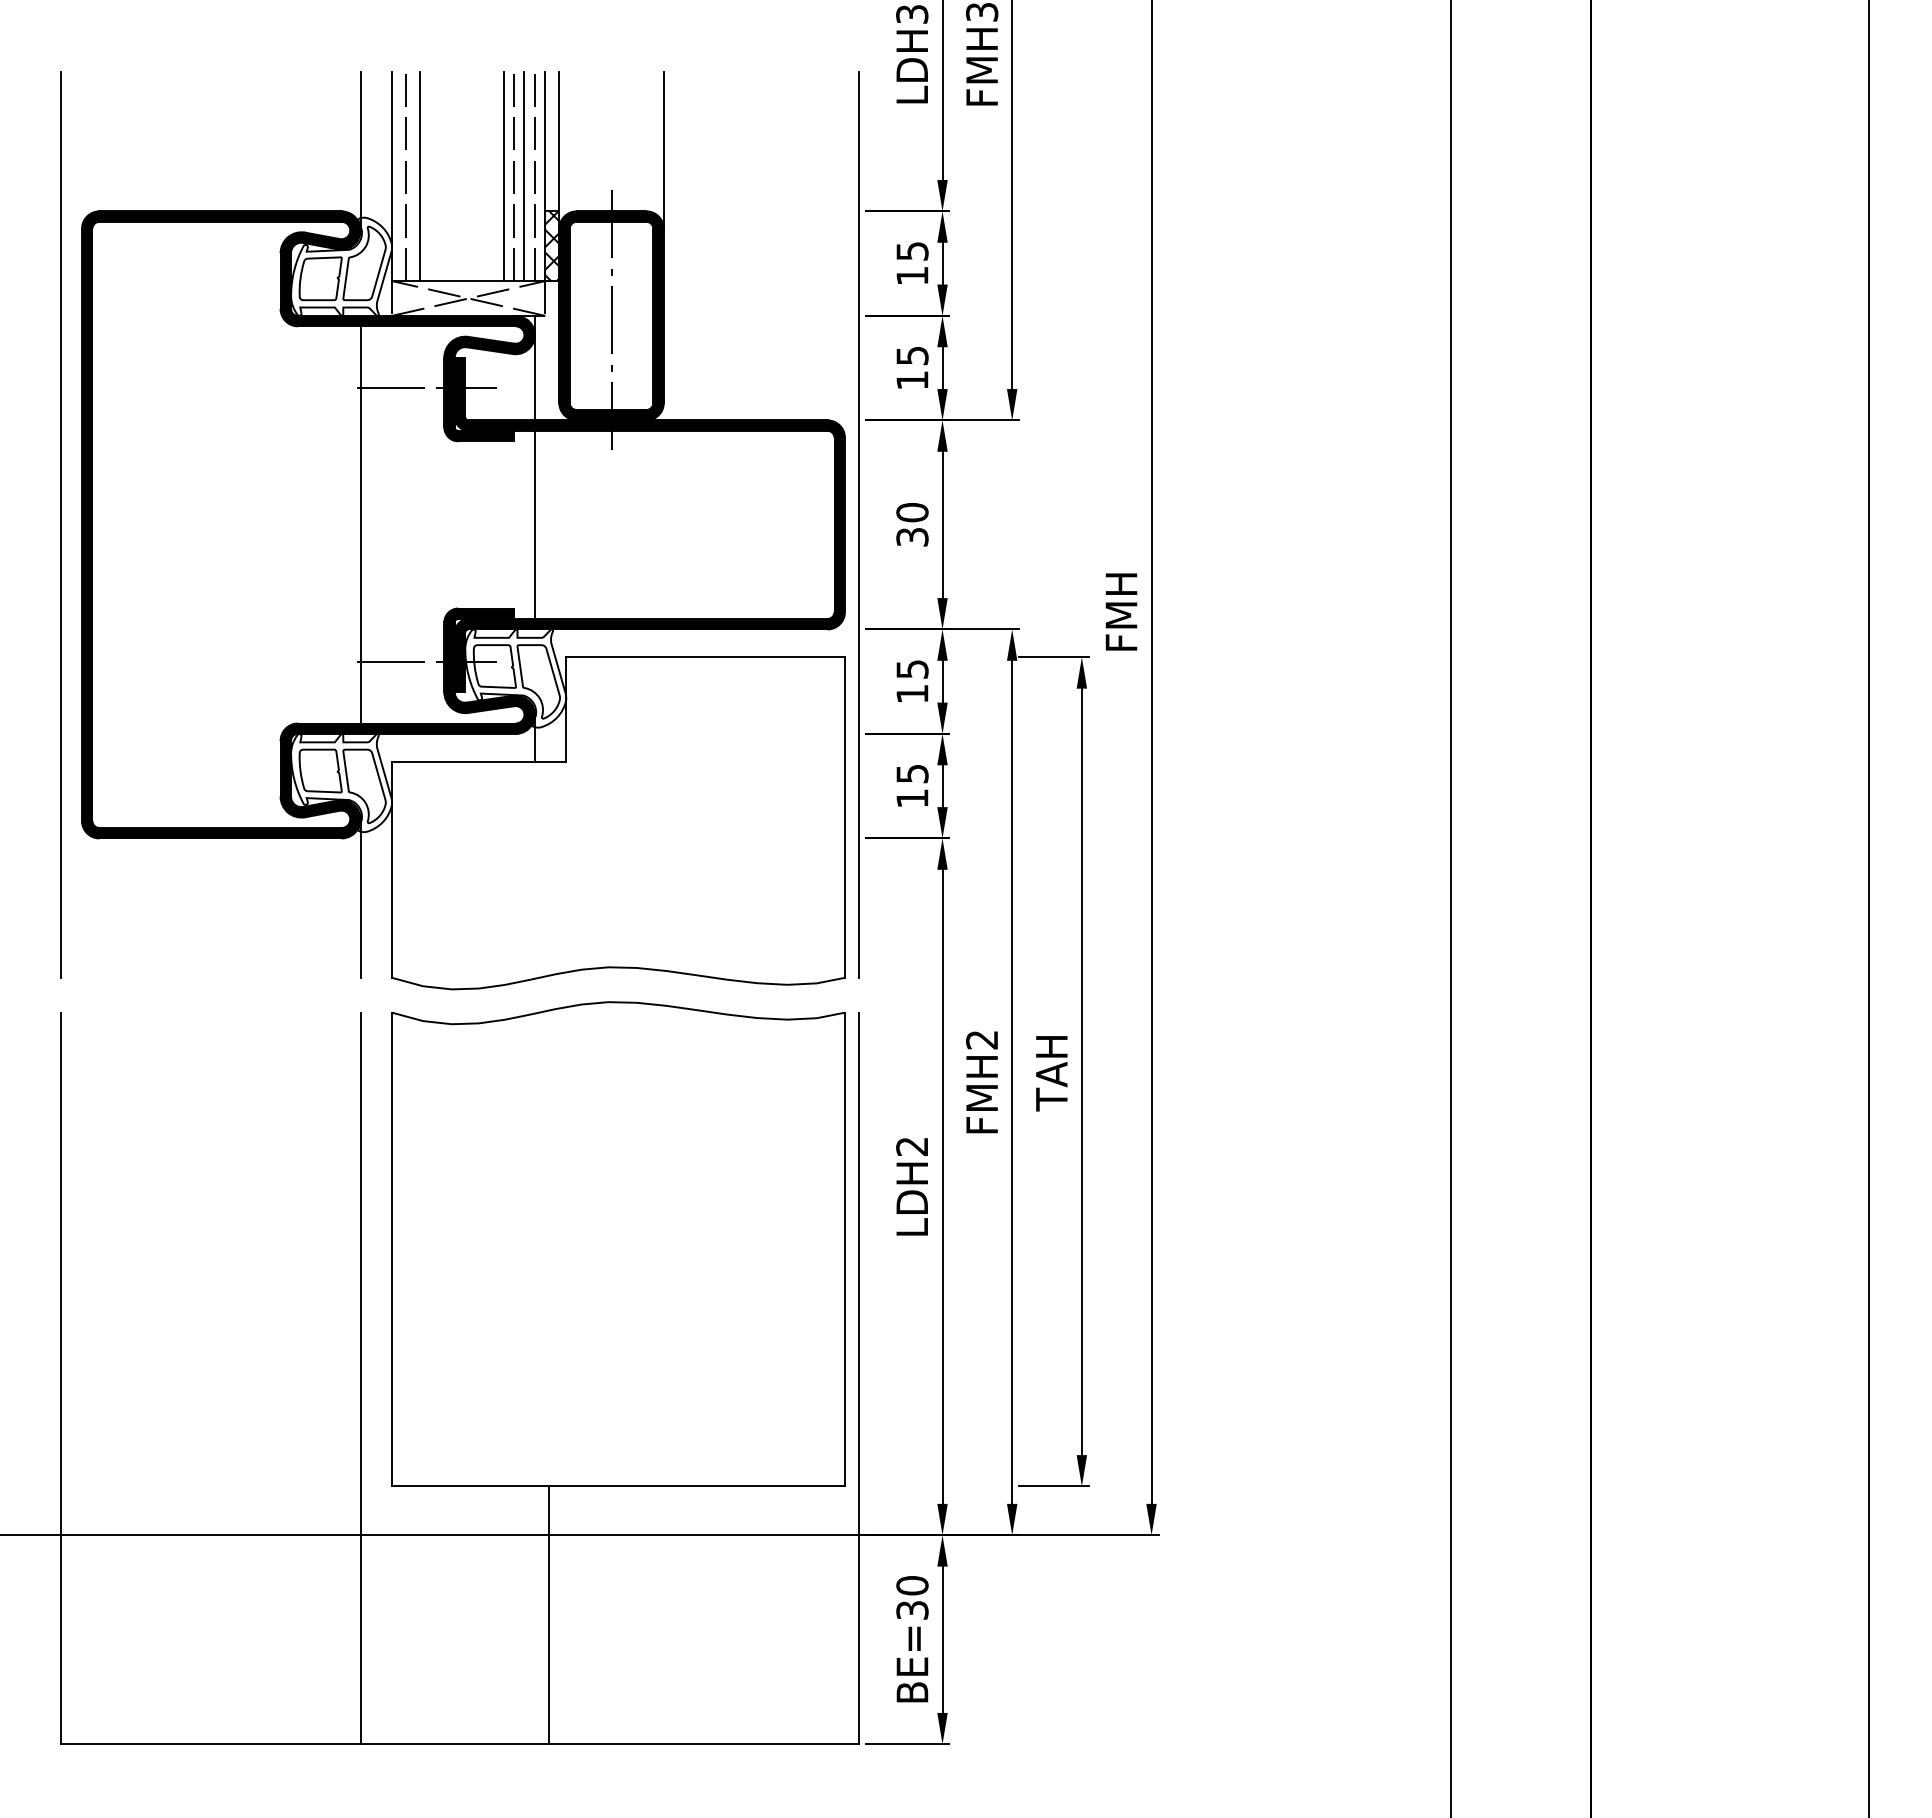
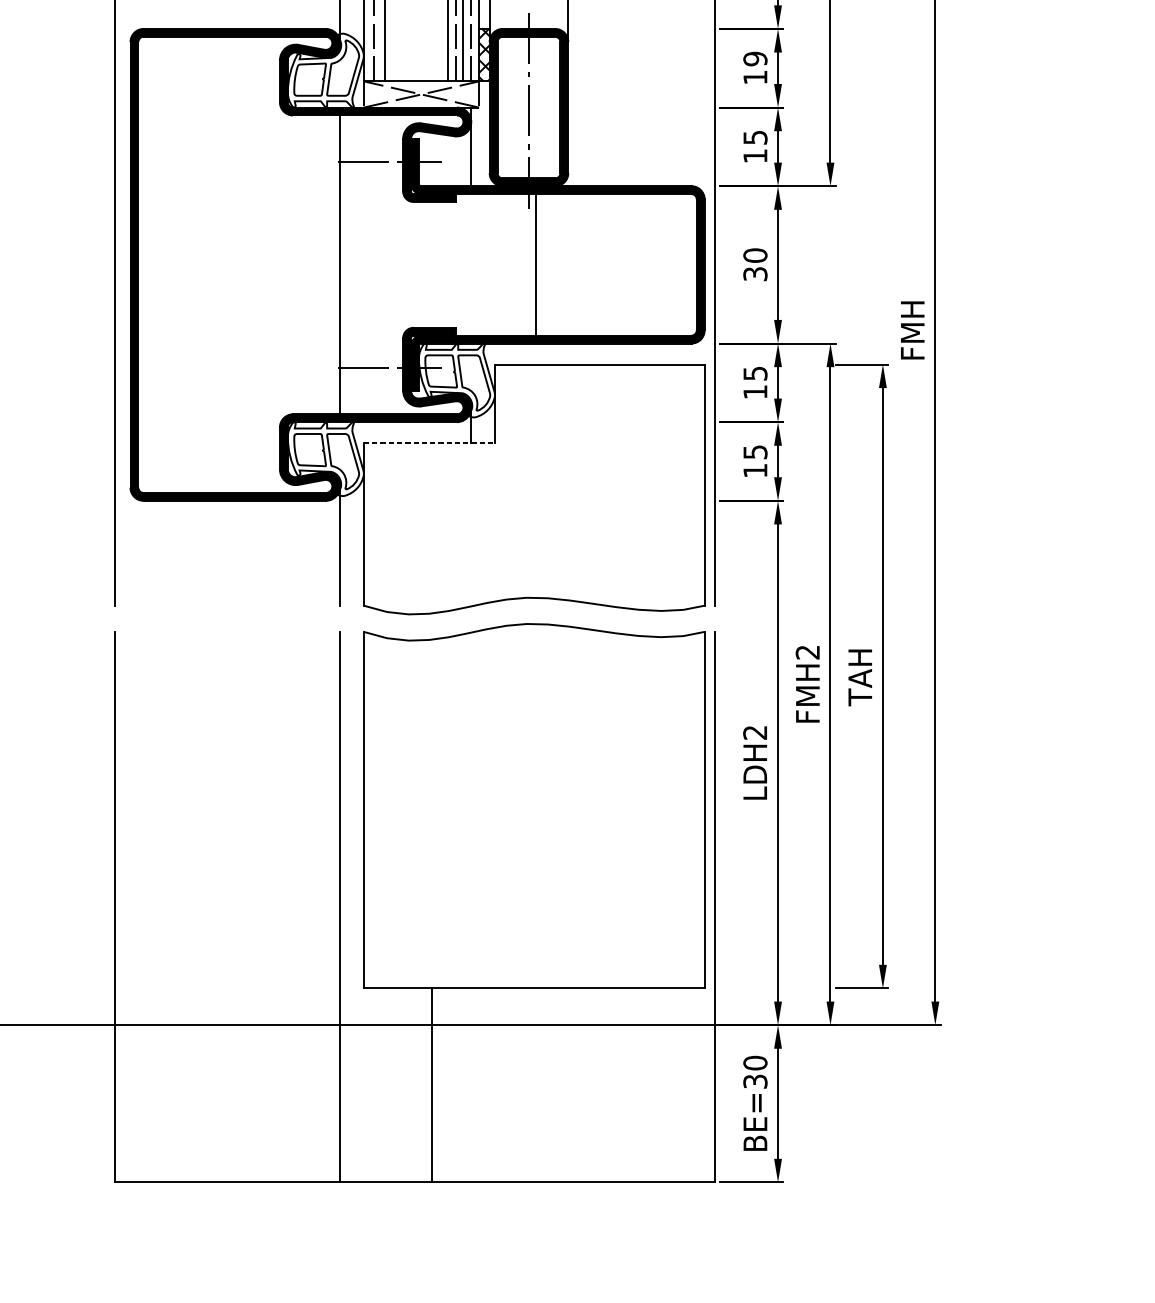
text: (912, 251) -> (755, 59), 15 -> 19
line: (534, 524) -> (535, 264), moved
line: (479, 761) -> (429, 442), solid -> dashed
line: (548, 1615) -> (431, 1085), moved

